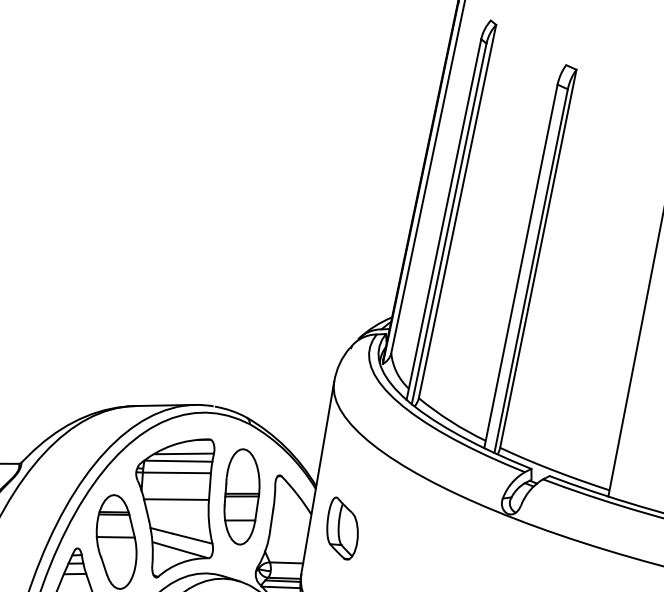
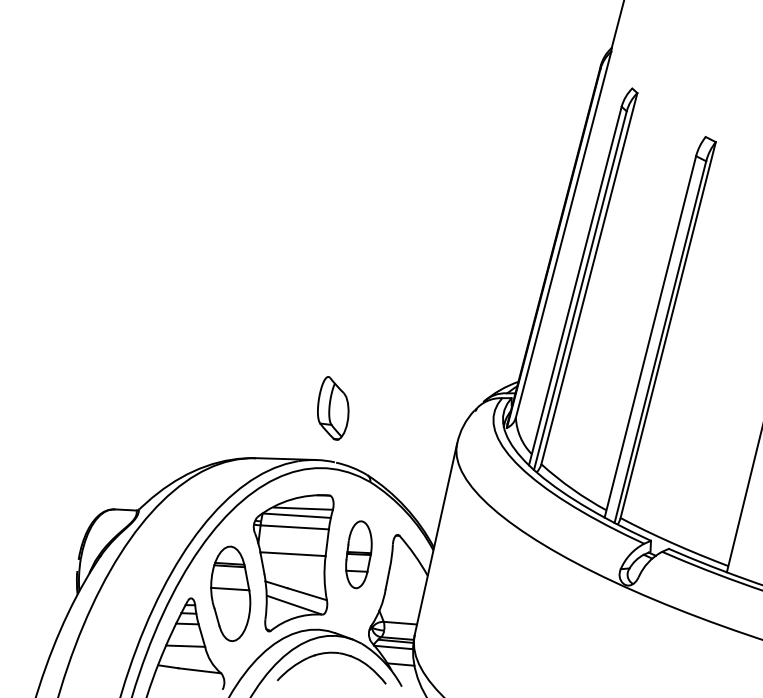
part: (241, 496) -> (358, 554), size x0.7
part: (342, 528) -> (333, 408), moved

